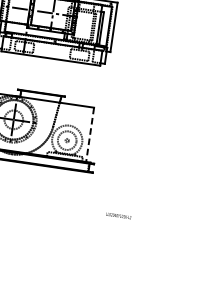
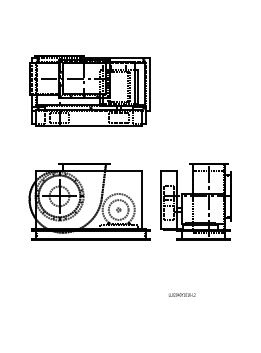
line: (89, 134) -> (141, 200), dashed -> solid
part: (140, 143) -> (195, 201), added
text: (119, 215) -> (182, 294), moved

